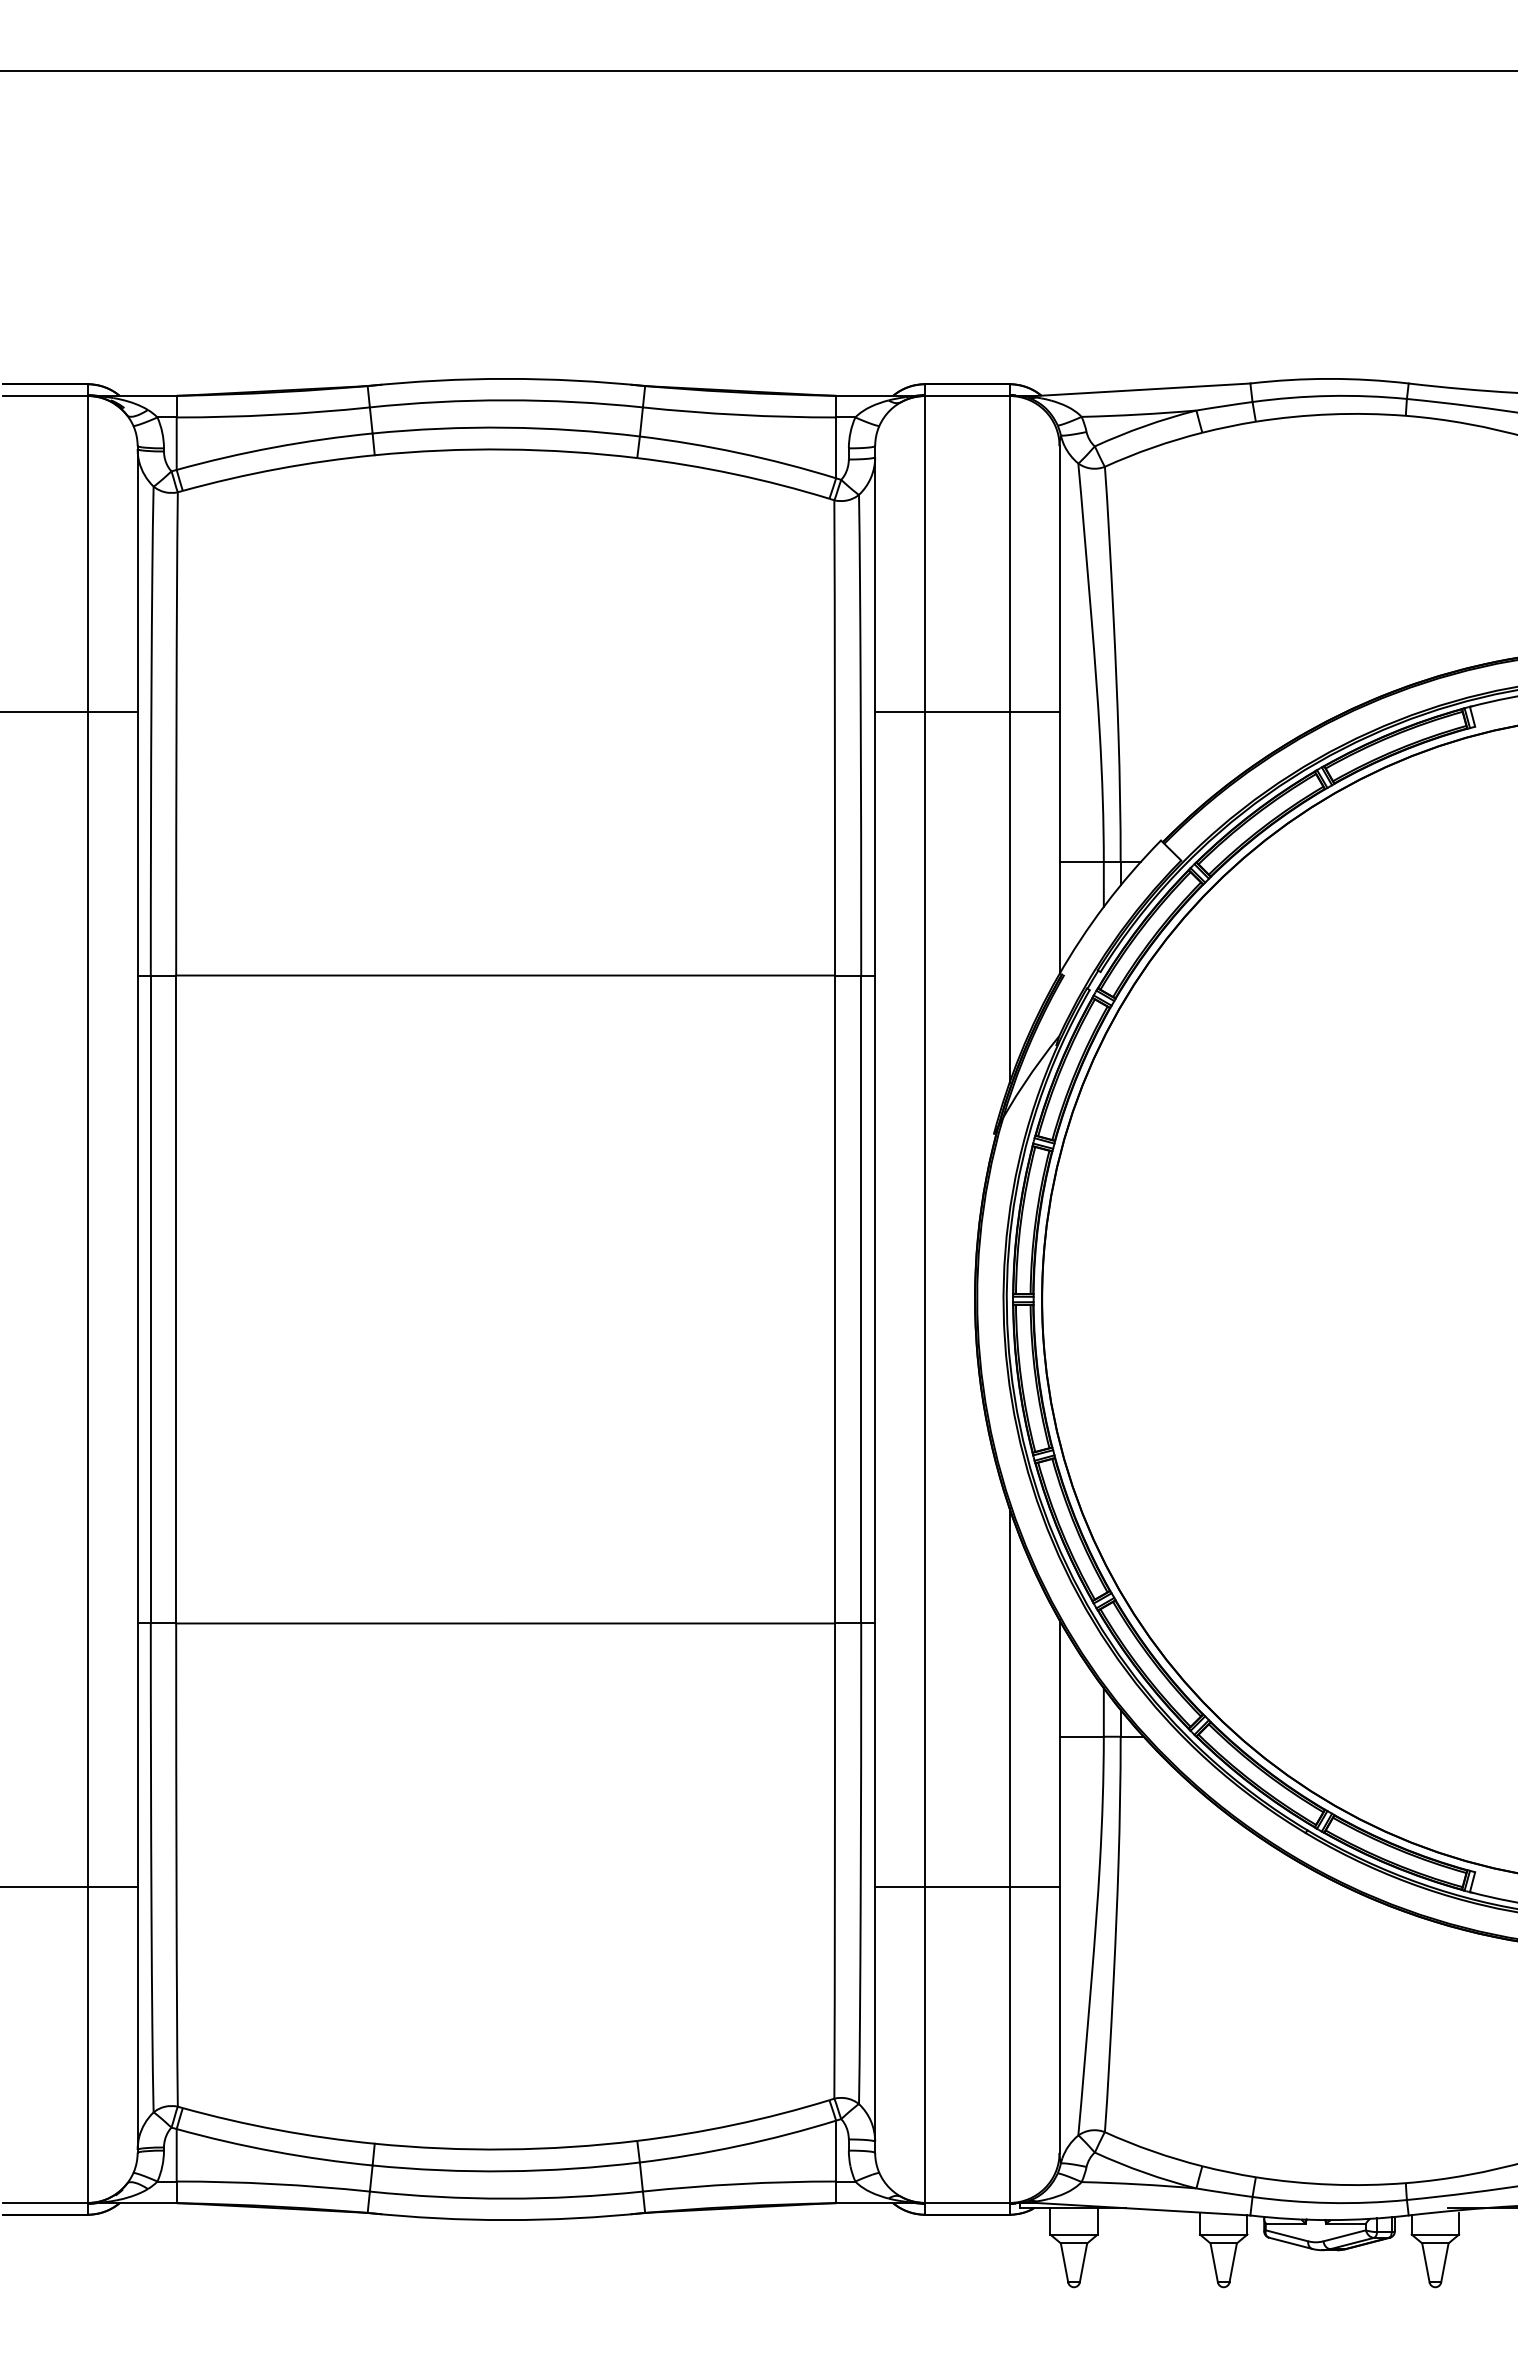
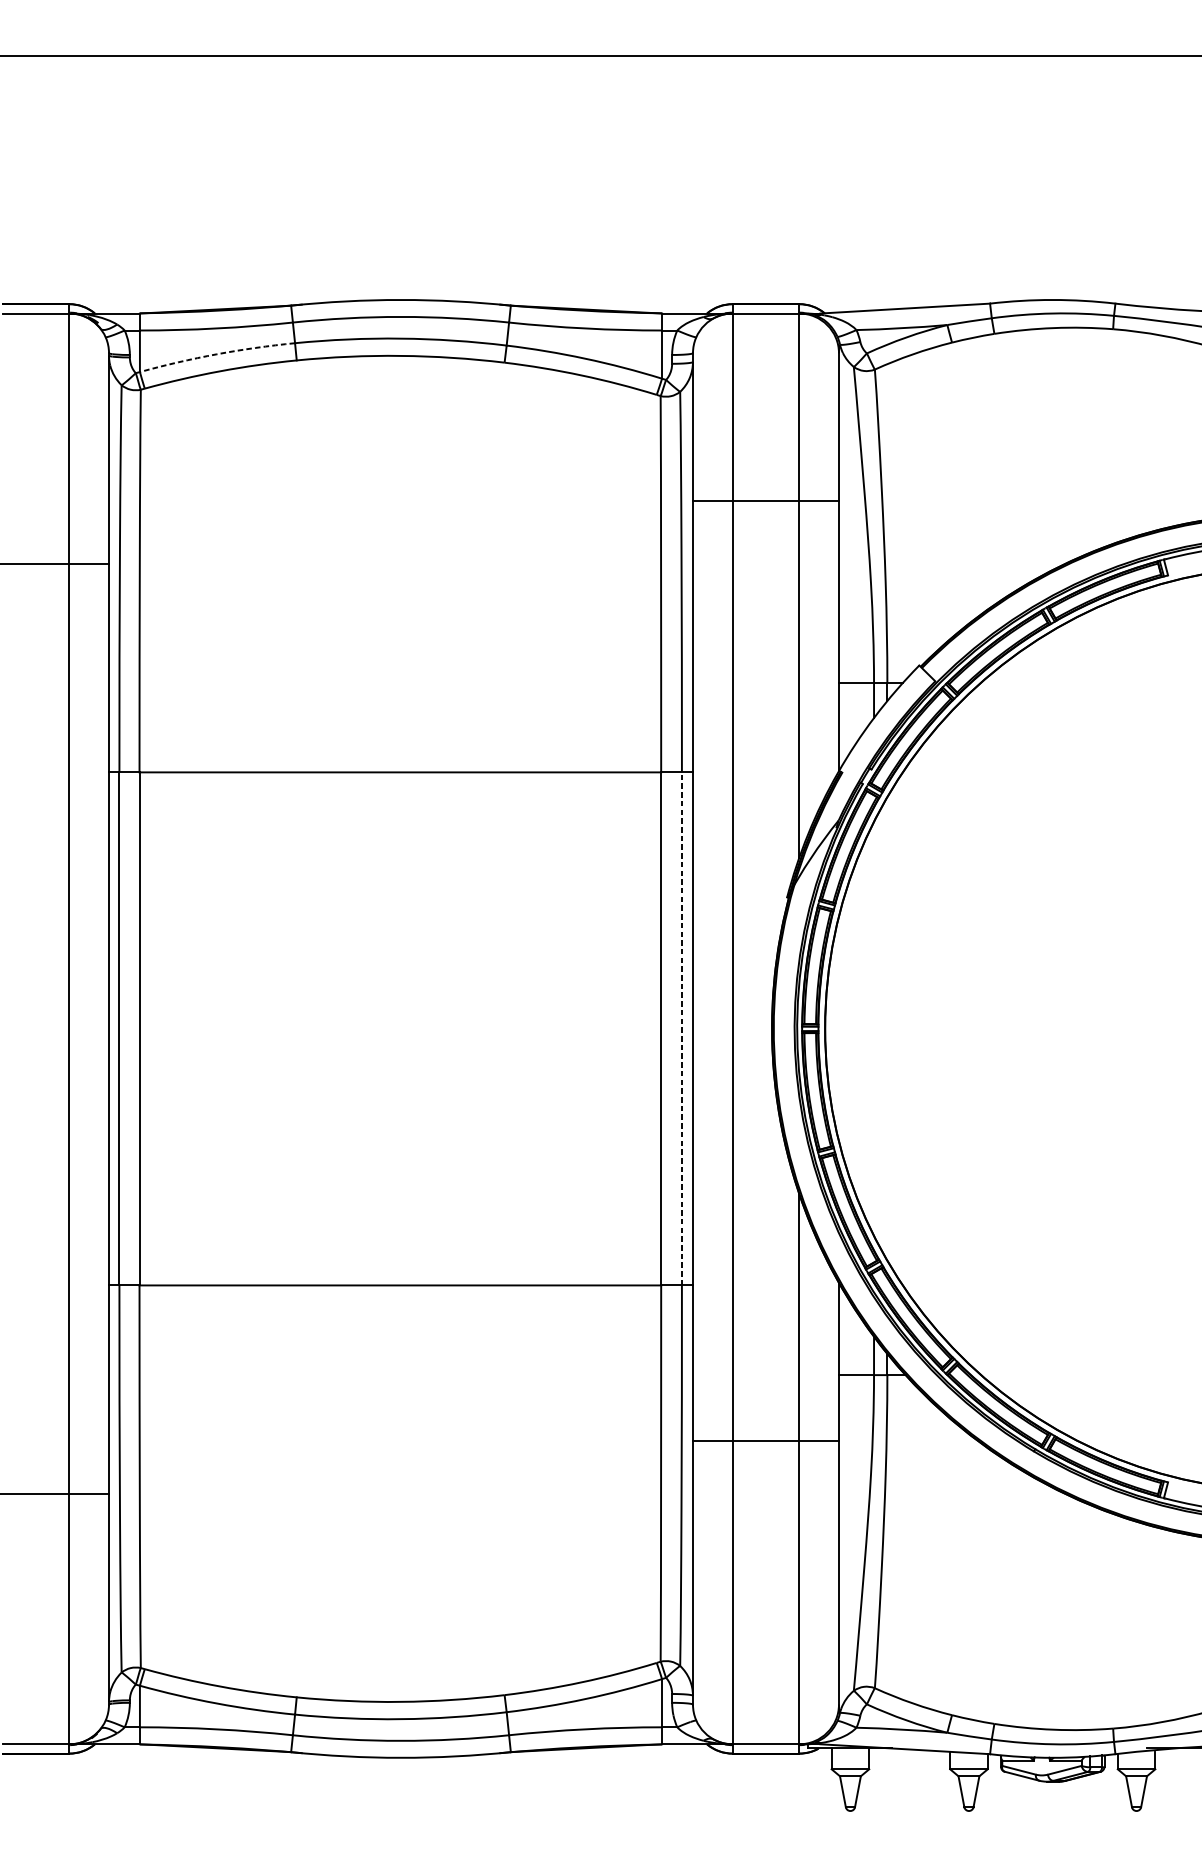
arc: (273, 447) -> (216, 354), solid -> dashed
line: (967, 712) -> (766, 501), moved
line: (861, 1299) -> (682, 1028), solid -> dashed
line: (967, 1886) -> (766, 1440), moved

